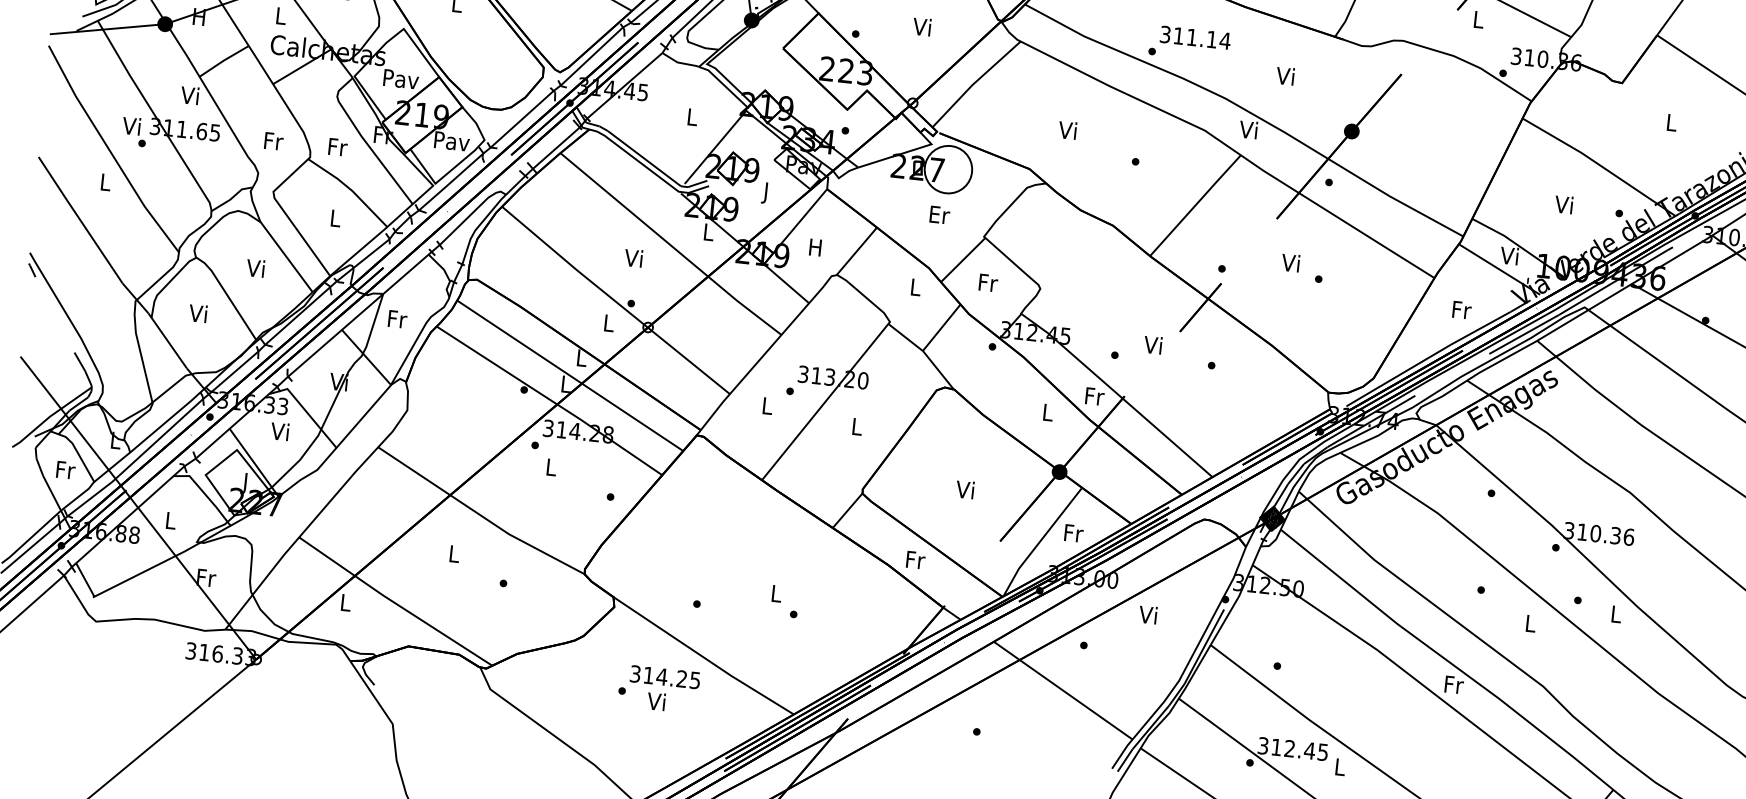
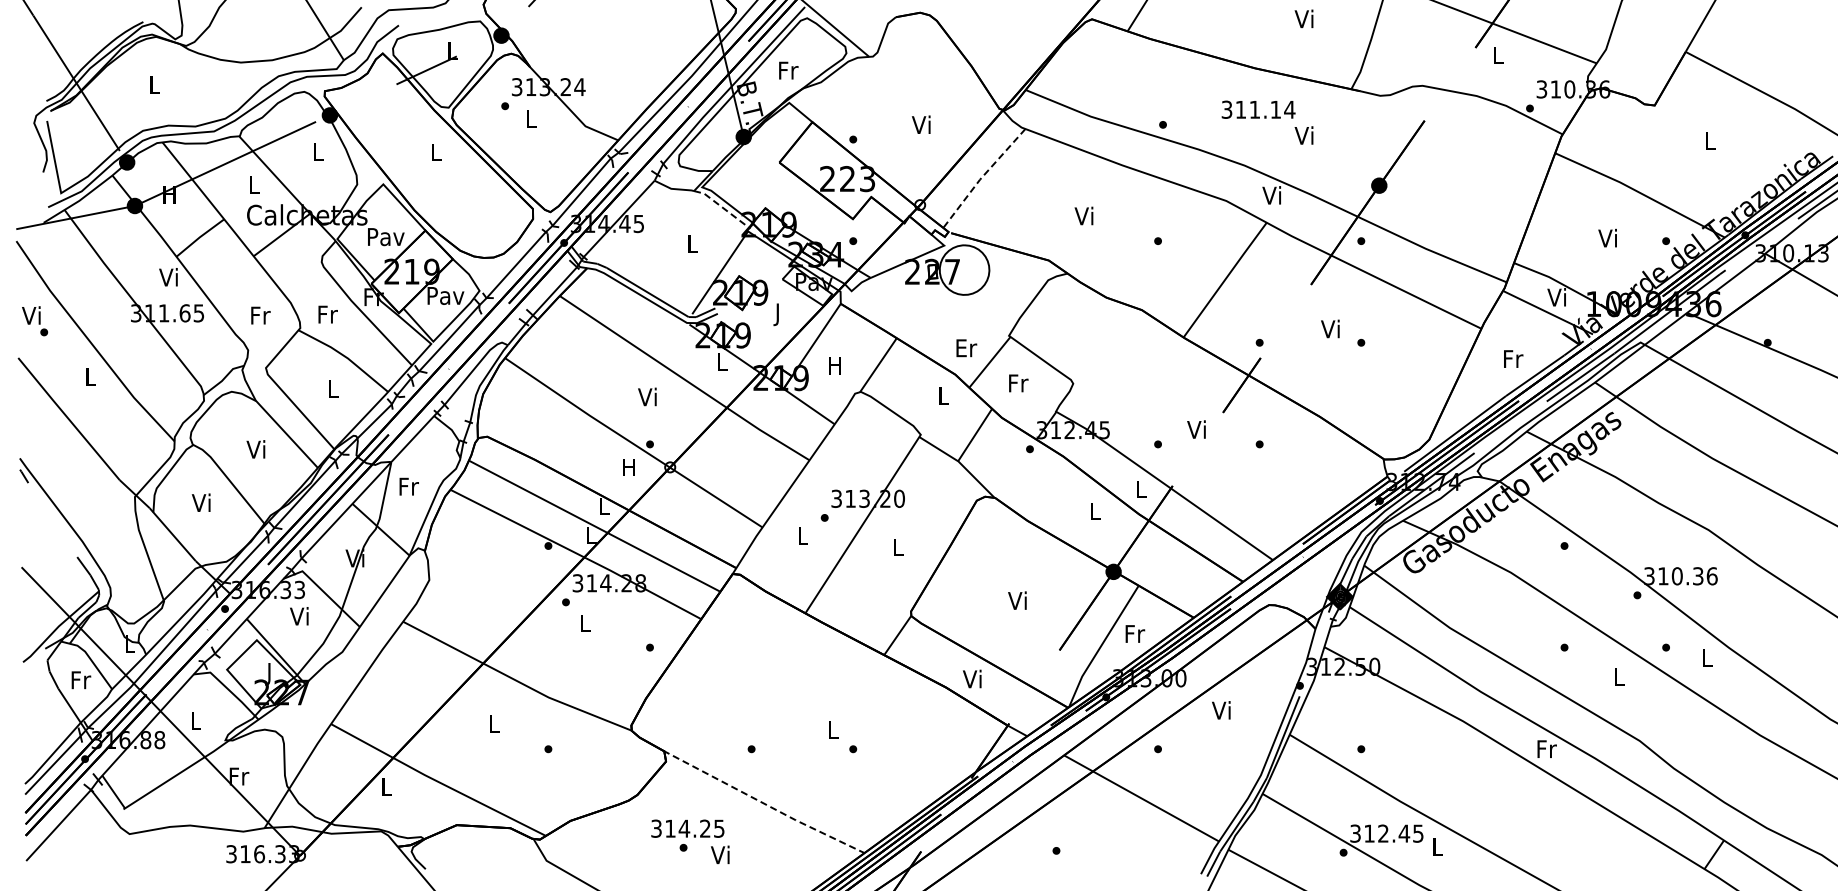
text: (1195, 37) -> (1258, 109), moved
line: (974, 83) -> (982, 177), solid -> dashed
line: (724, 85) -> (722, 207), solid -> dashed
text: (134, 132) -> (35, 321), moved
text: (939, 215) -> (966, 348), moved
text: (608, 323) -> (628, 467), L -> H
text: (1094, 396) -> (1141, 489), Fr -> L
text: (914, 559) -> (972, 678), Fr -> Vi
line: (702, 656) -> (763, 803), solid -> dashed
text: (664, 677) -> (687, 828), moved

